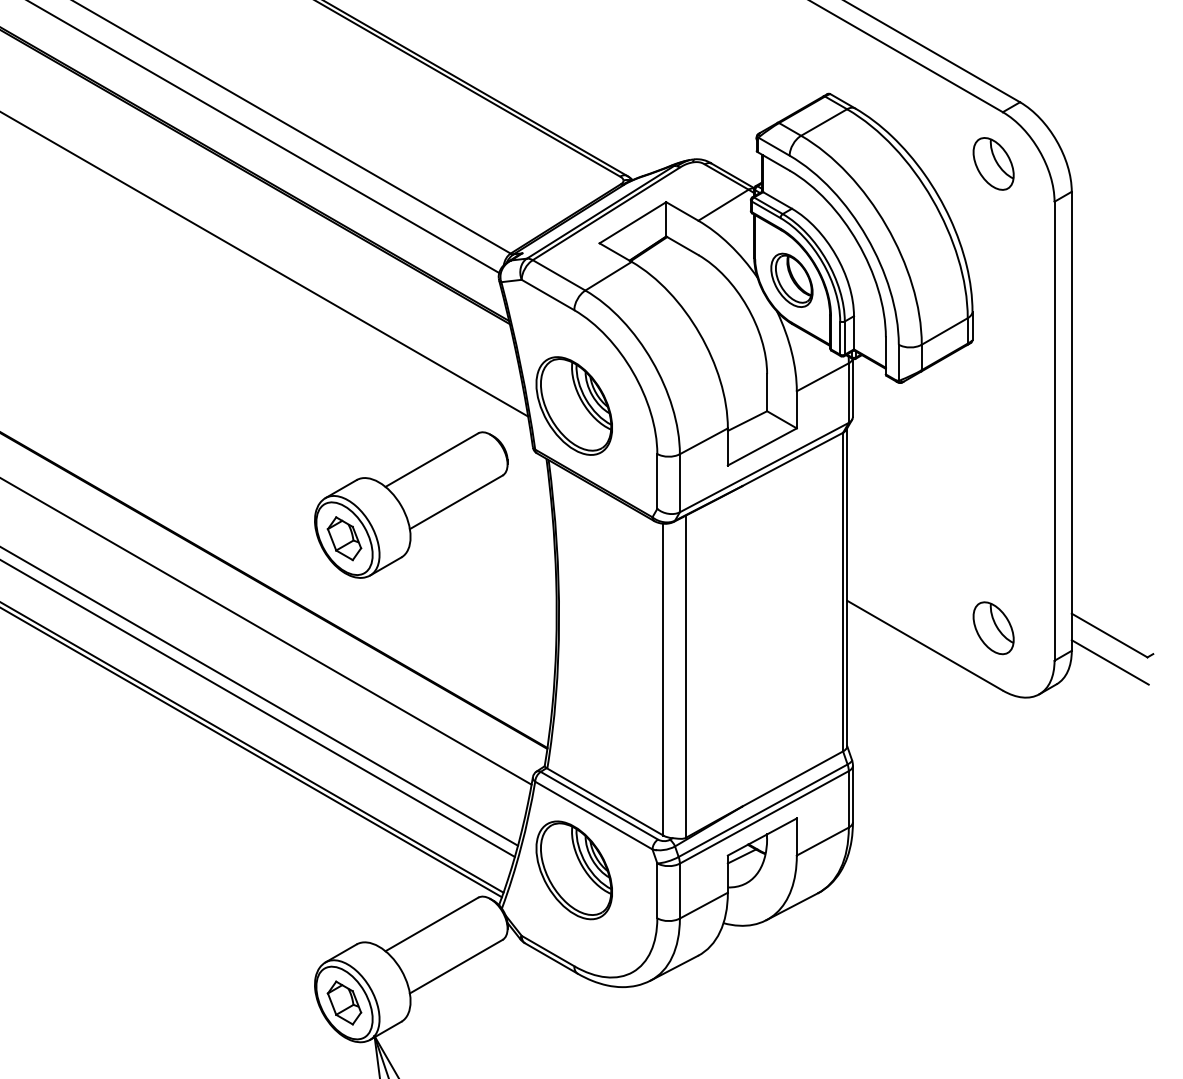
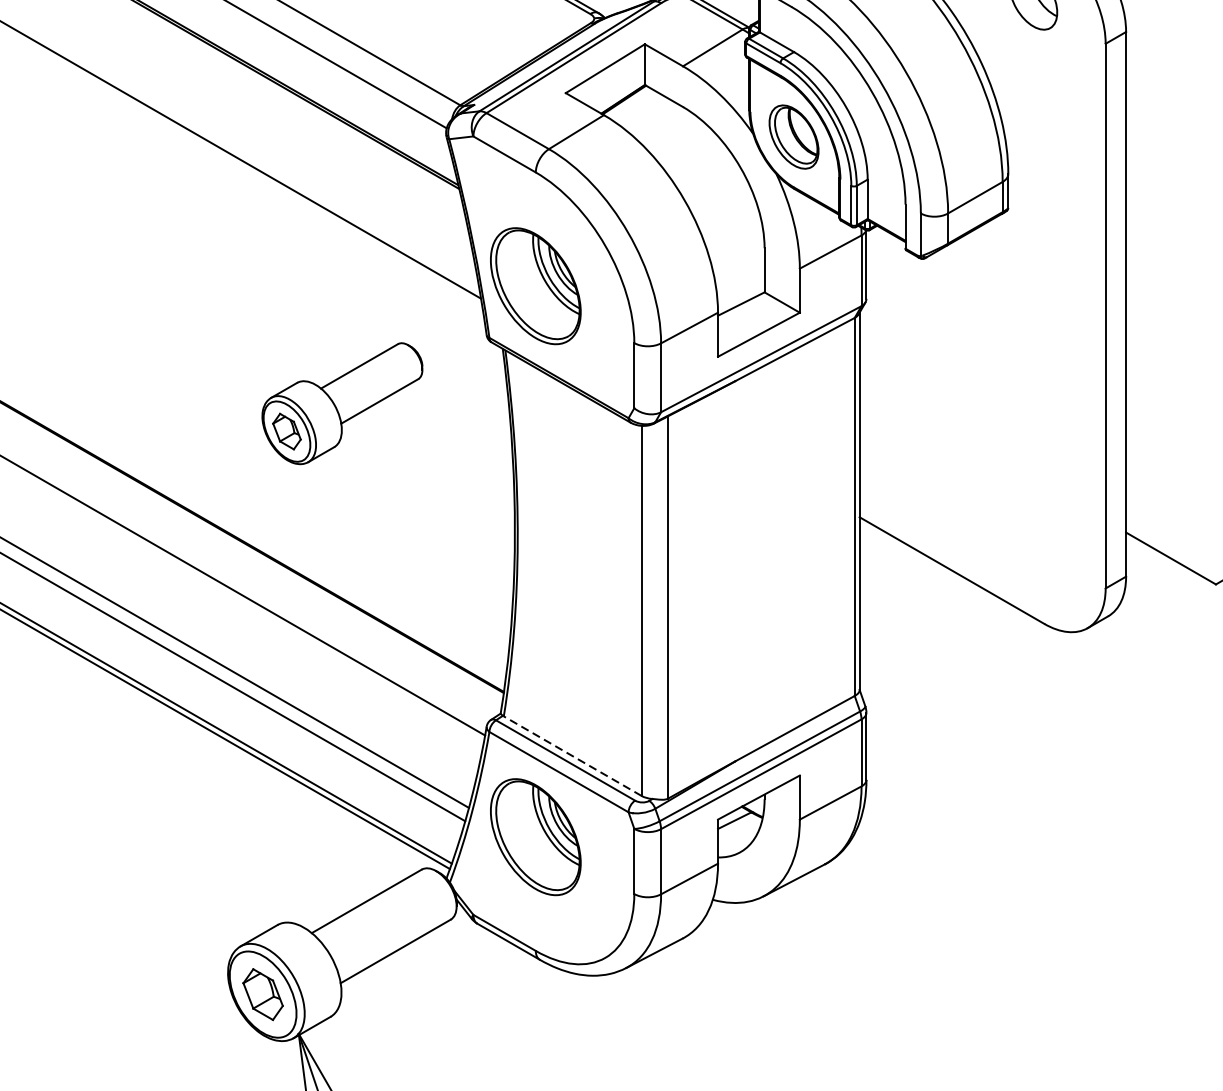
part: (411, 504) -> (342, 403), size x0.7
part: (993, 628) -> (1033, 550), removed
line: (1109, 662) -> (1170, 590), removed
line: (604, 801) -> (571, 755), solid -> dashed

